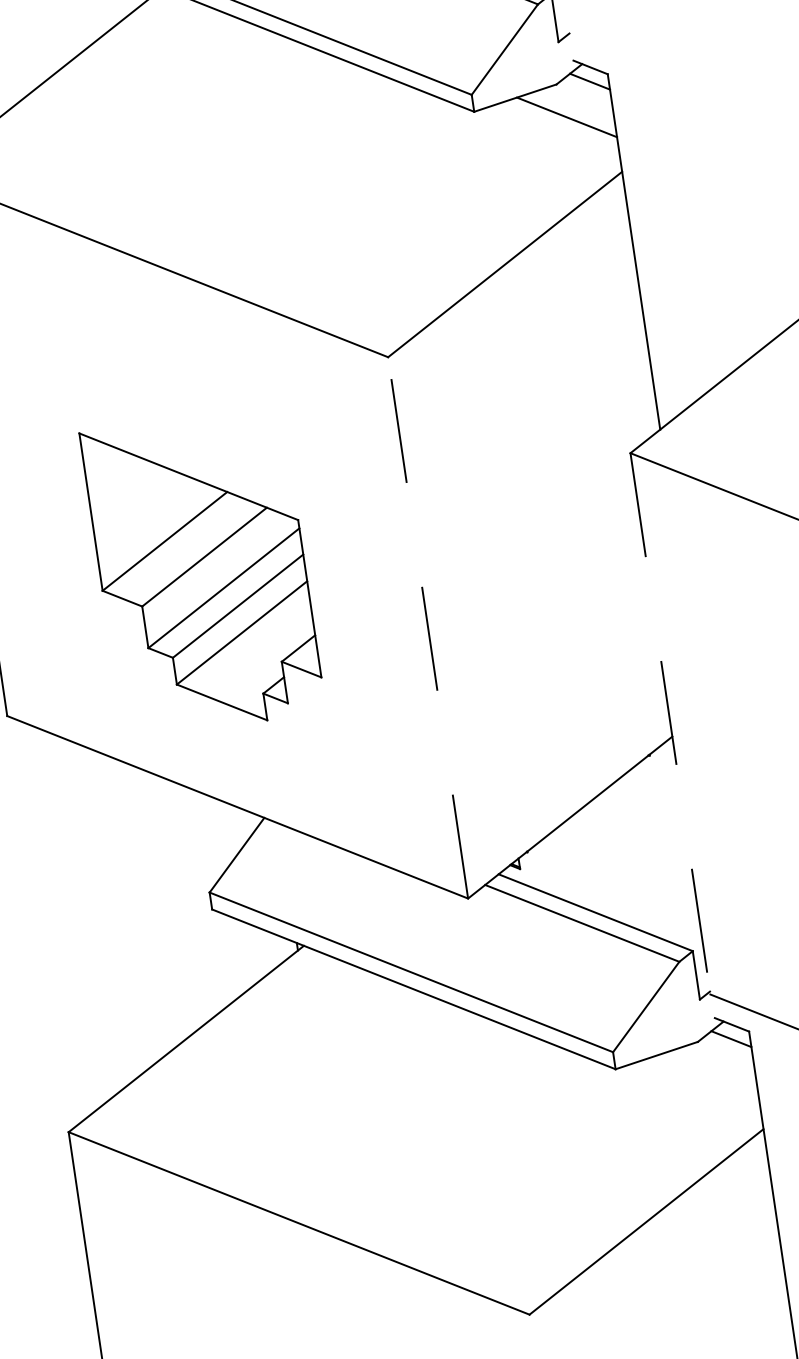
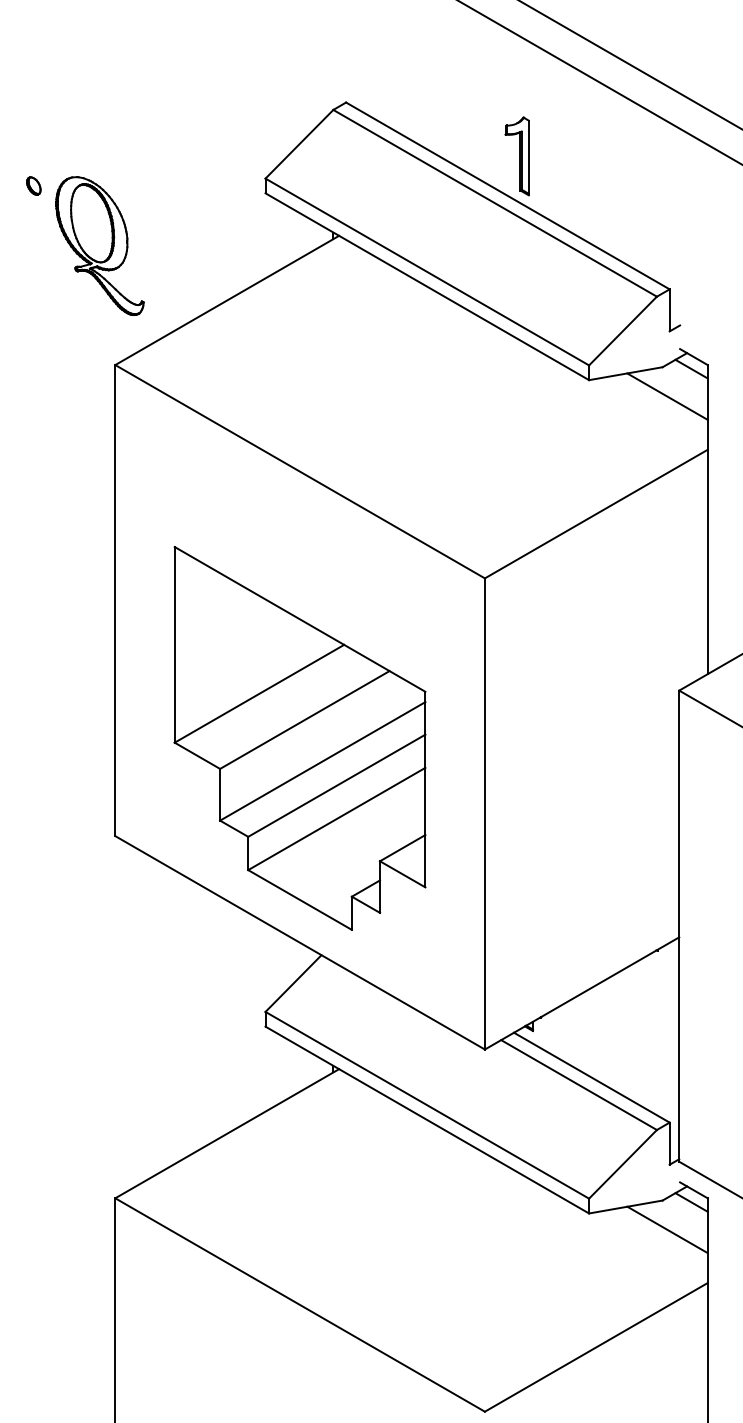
part: (202, 572) -> (299, 738), size x1.43
line: (427, 627) -> (484, 813), dashed -> solid
line: (670, 724) -> (679, 926), dashed -> solid
line: (708, 1074) -> (667, 1229), added

